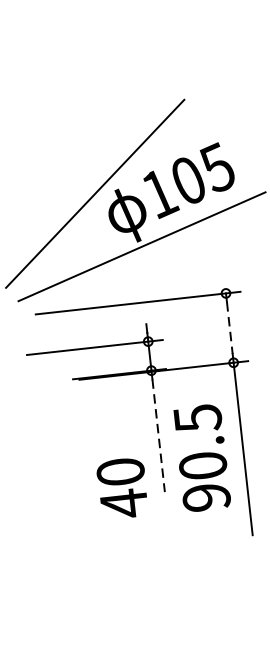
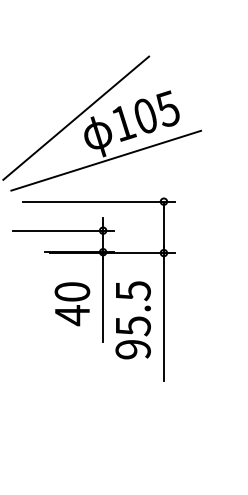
line: (229, 328) -> (163, 227), dashed -> solid
line: (159, 435) -> (103, 300), dashed -> solid
text: (202, 466) -> (132, 326), 90.5 -> 95.5
text: (122, 488) -> (72, 304), moved

